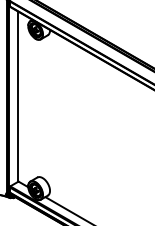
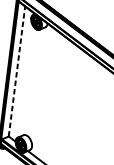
line: (18, 96) -> (17, 71), solid -> dashed

